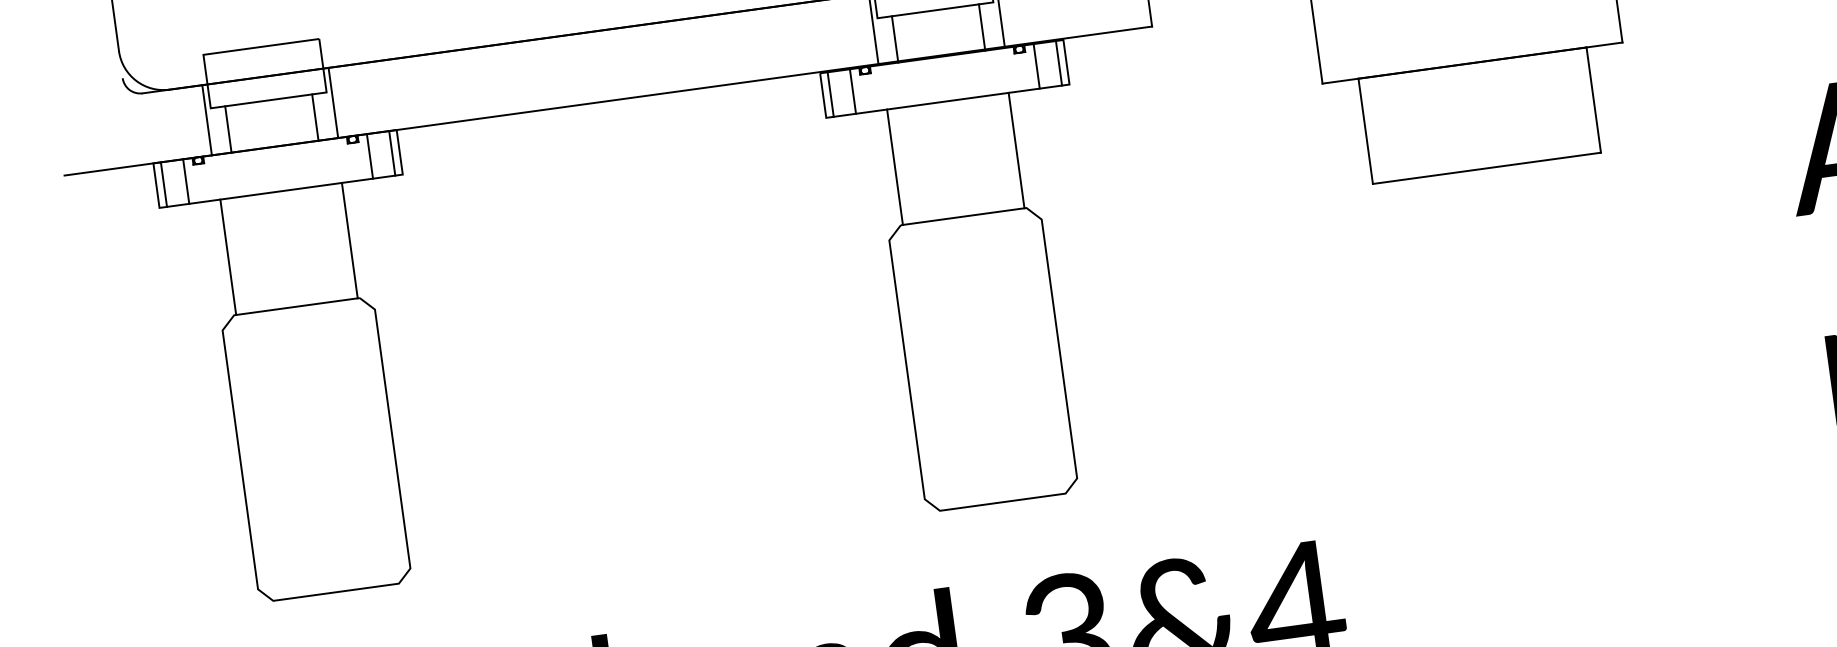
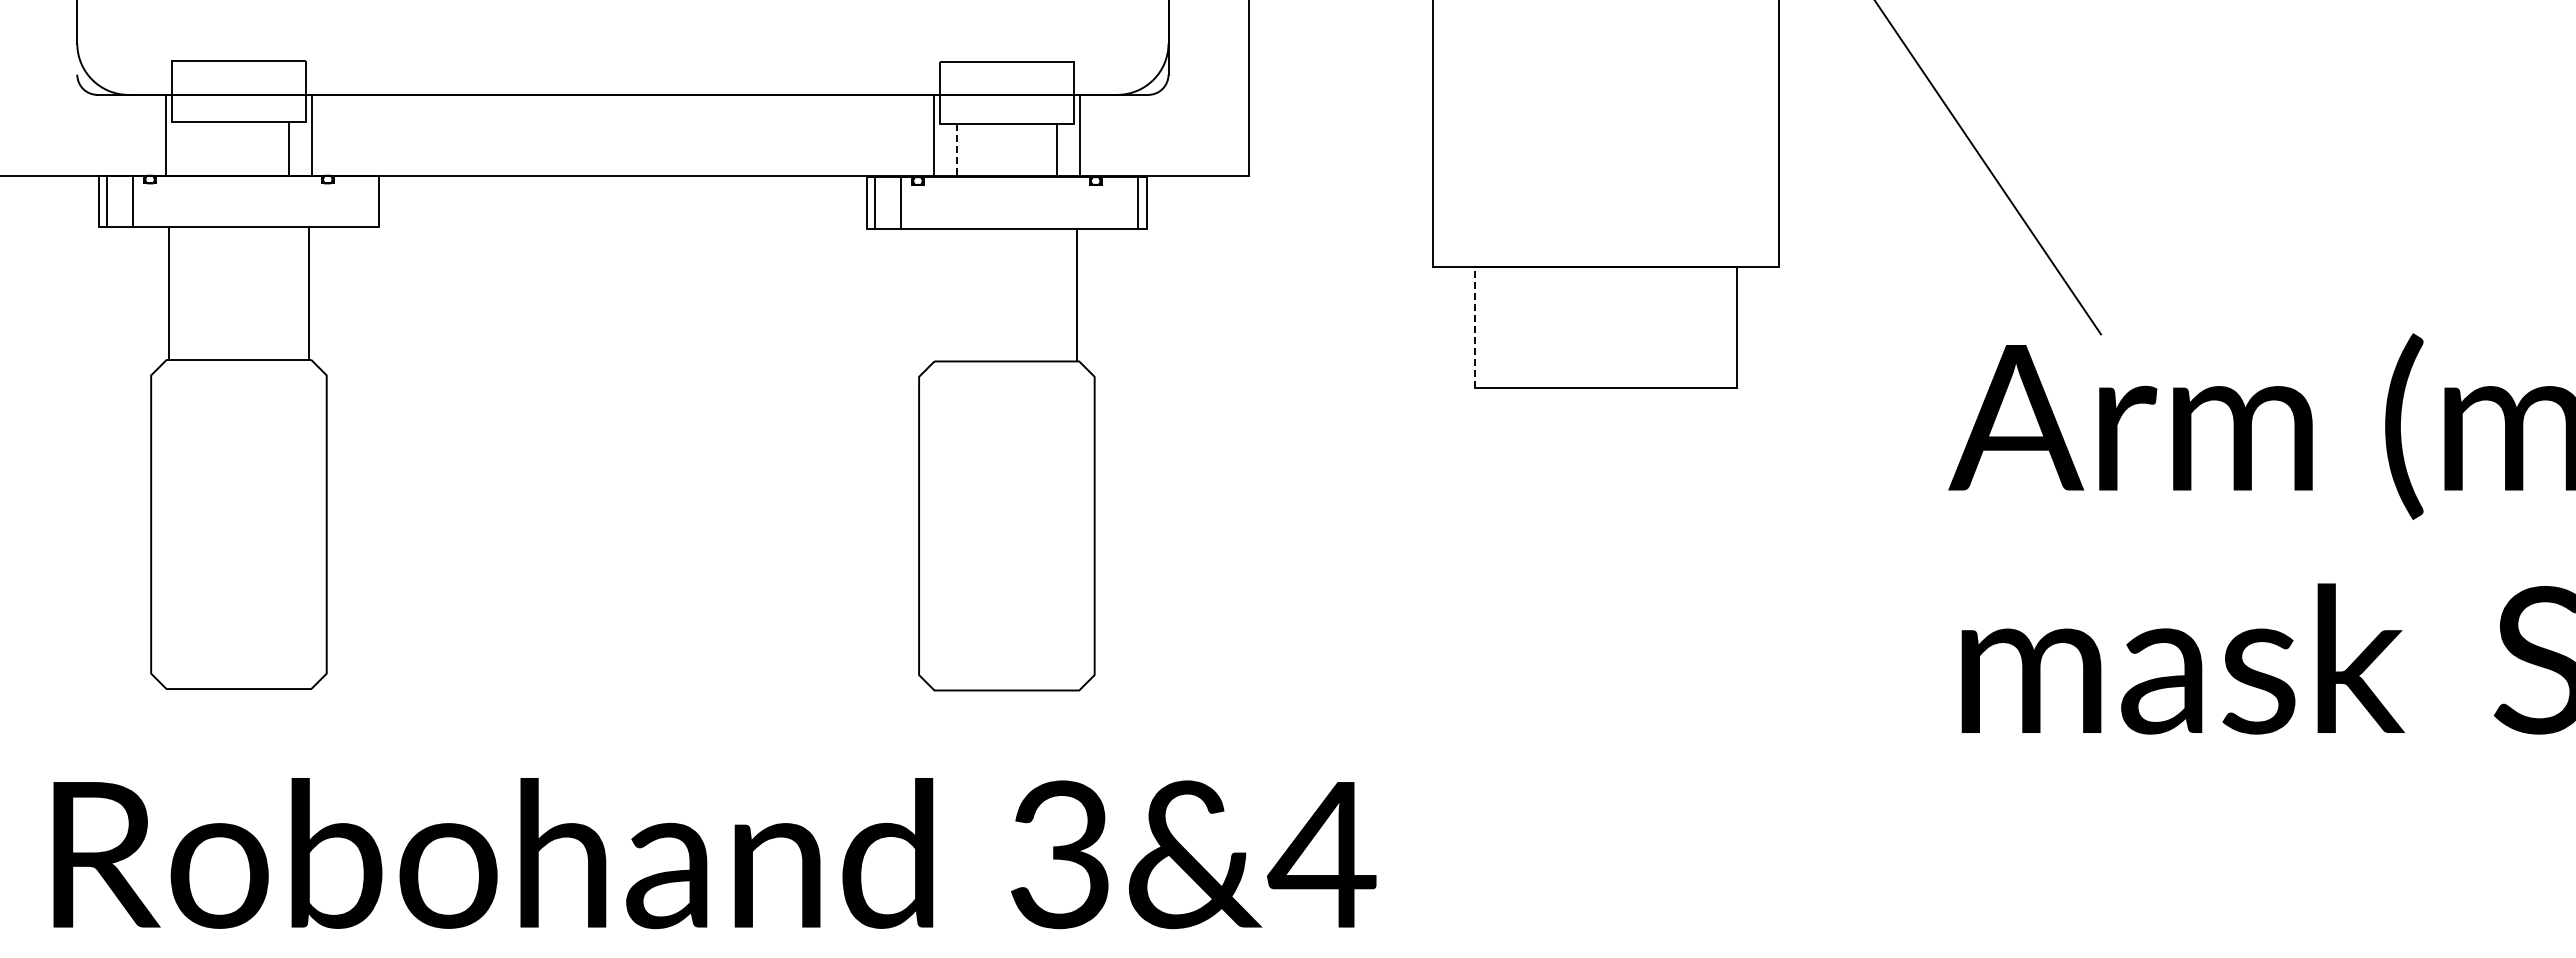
line: (894, 39) -> (956, 150), solid -> dashed
line: (1036, 66) -> (1112, 202), removed
line: (228, 129) -> (188, 148), removed
line: (1365, 131) -> (1474, 327), solid -> dashed
line: (392, 153) -> (370, 201), removed
line: (369, 156) -> (344, 201), removed
line: (894, 166) -> (936, 294), removed

